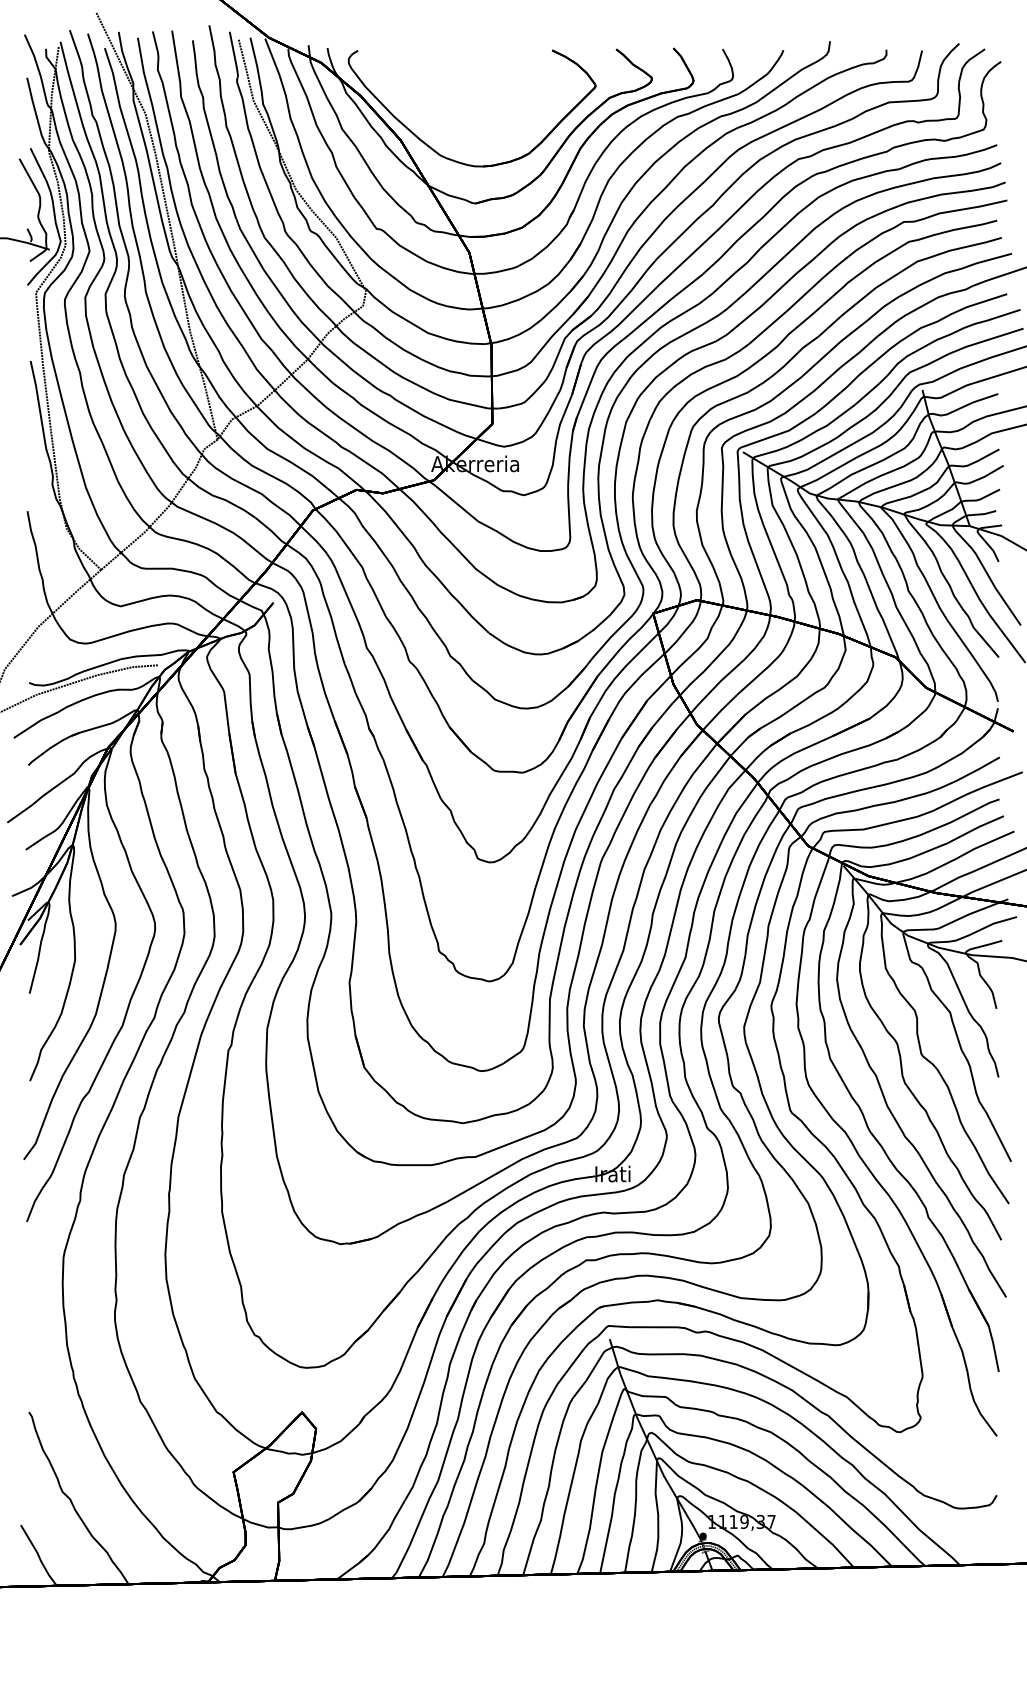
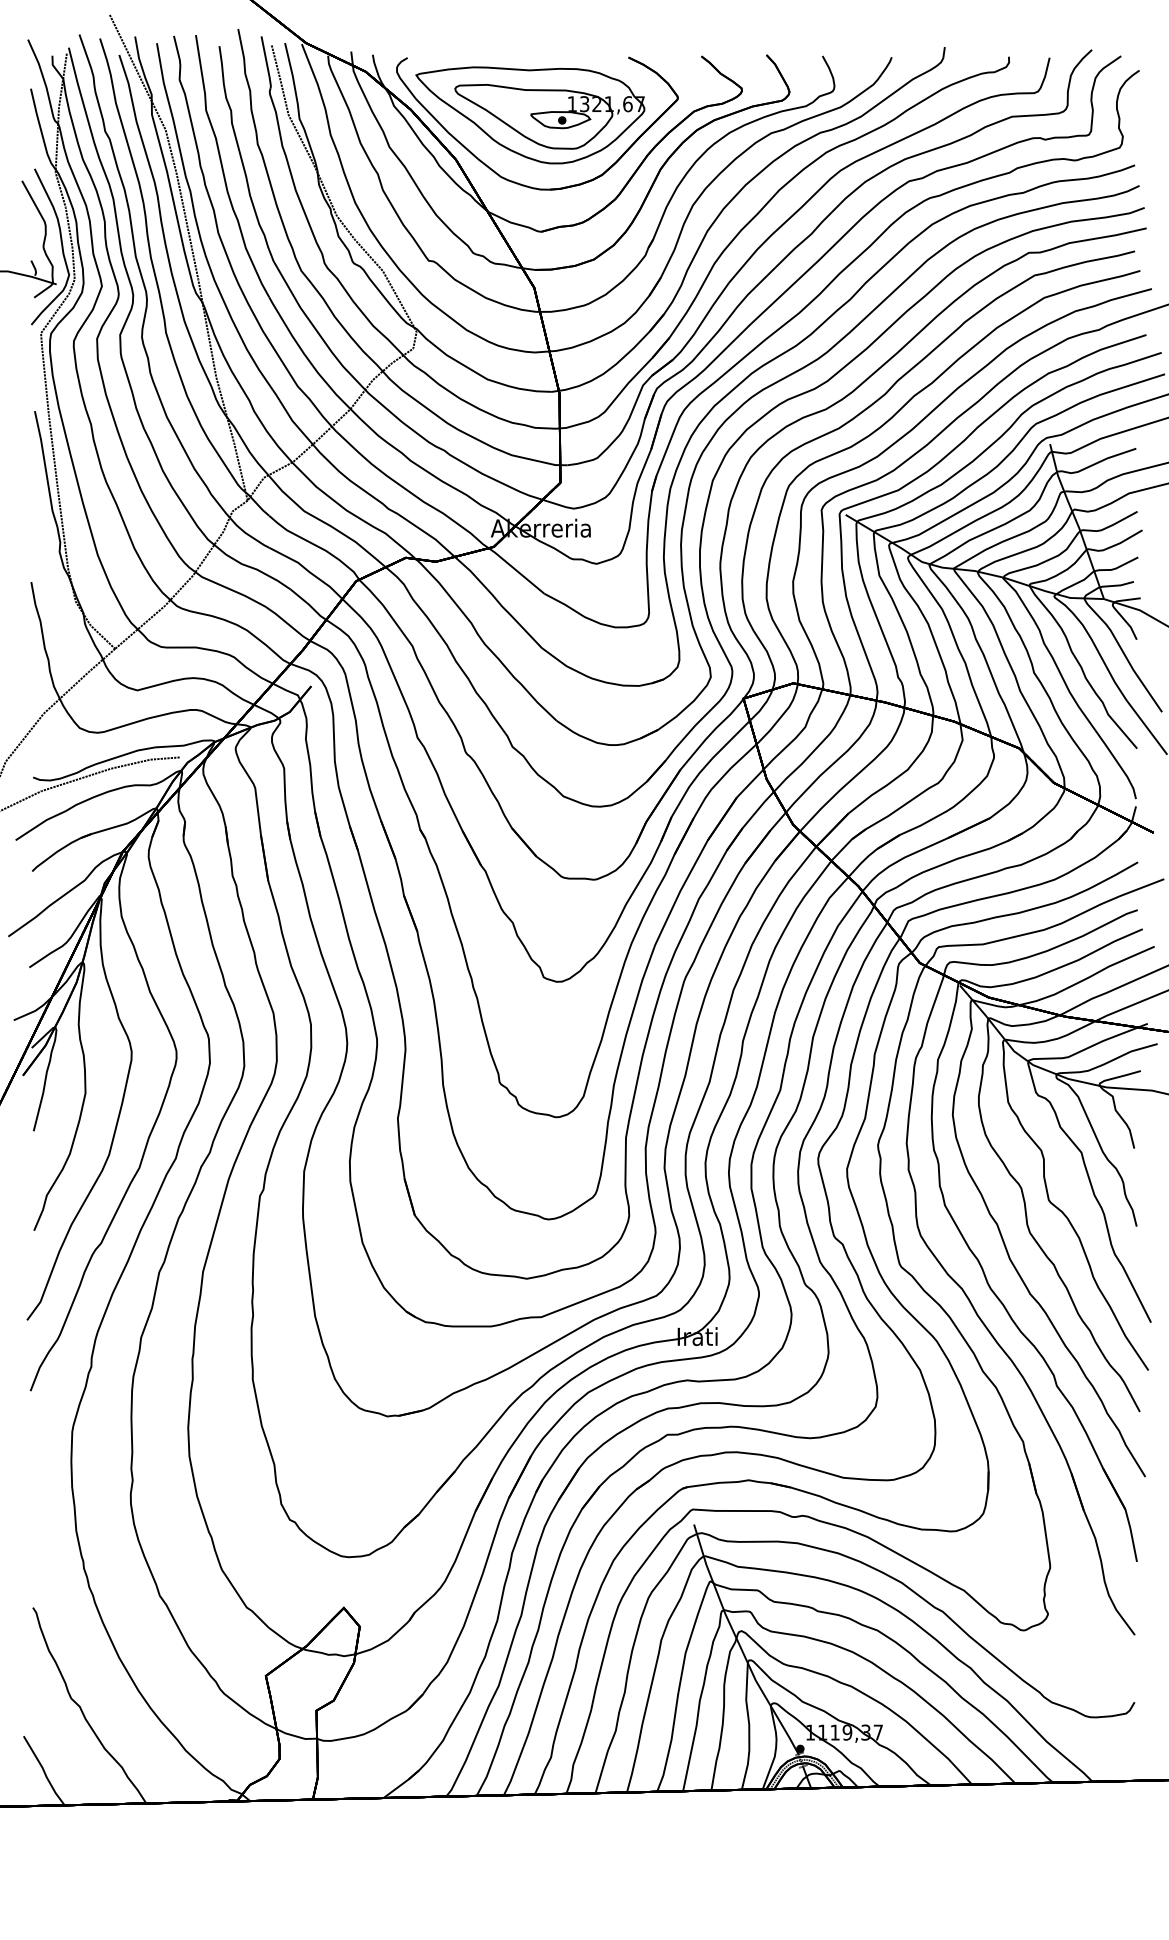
part: (466, 101) -> (530, 115), added

